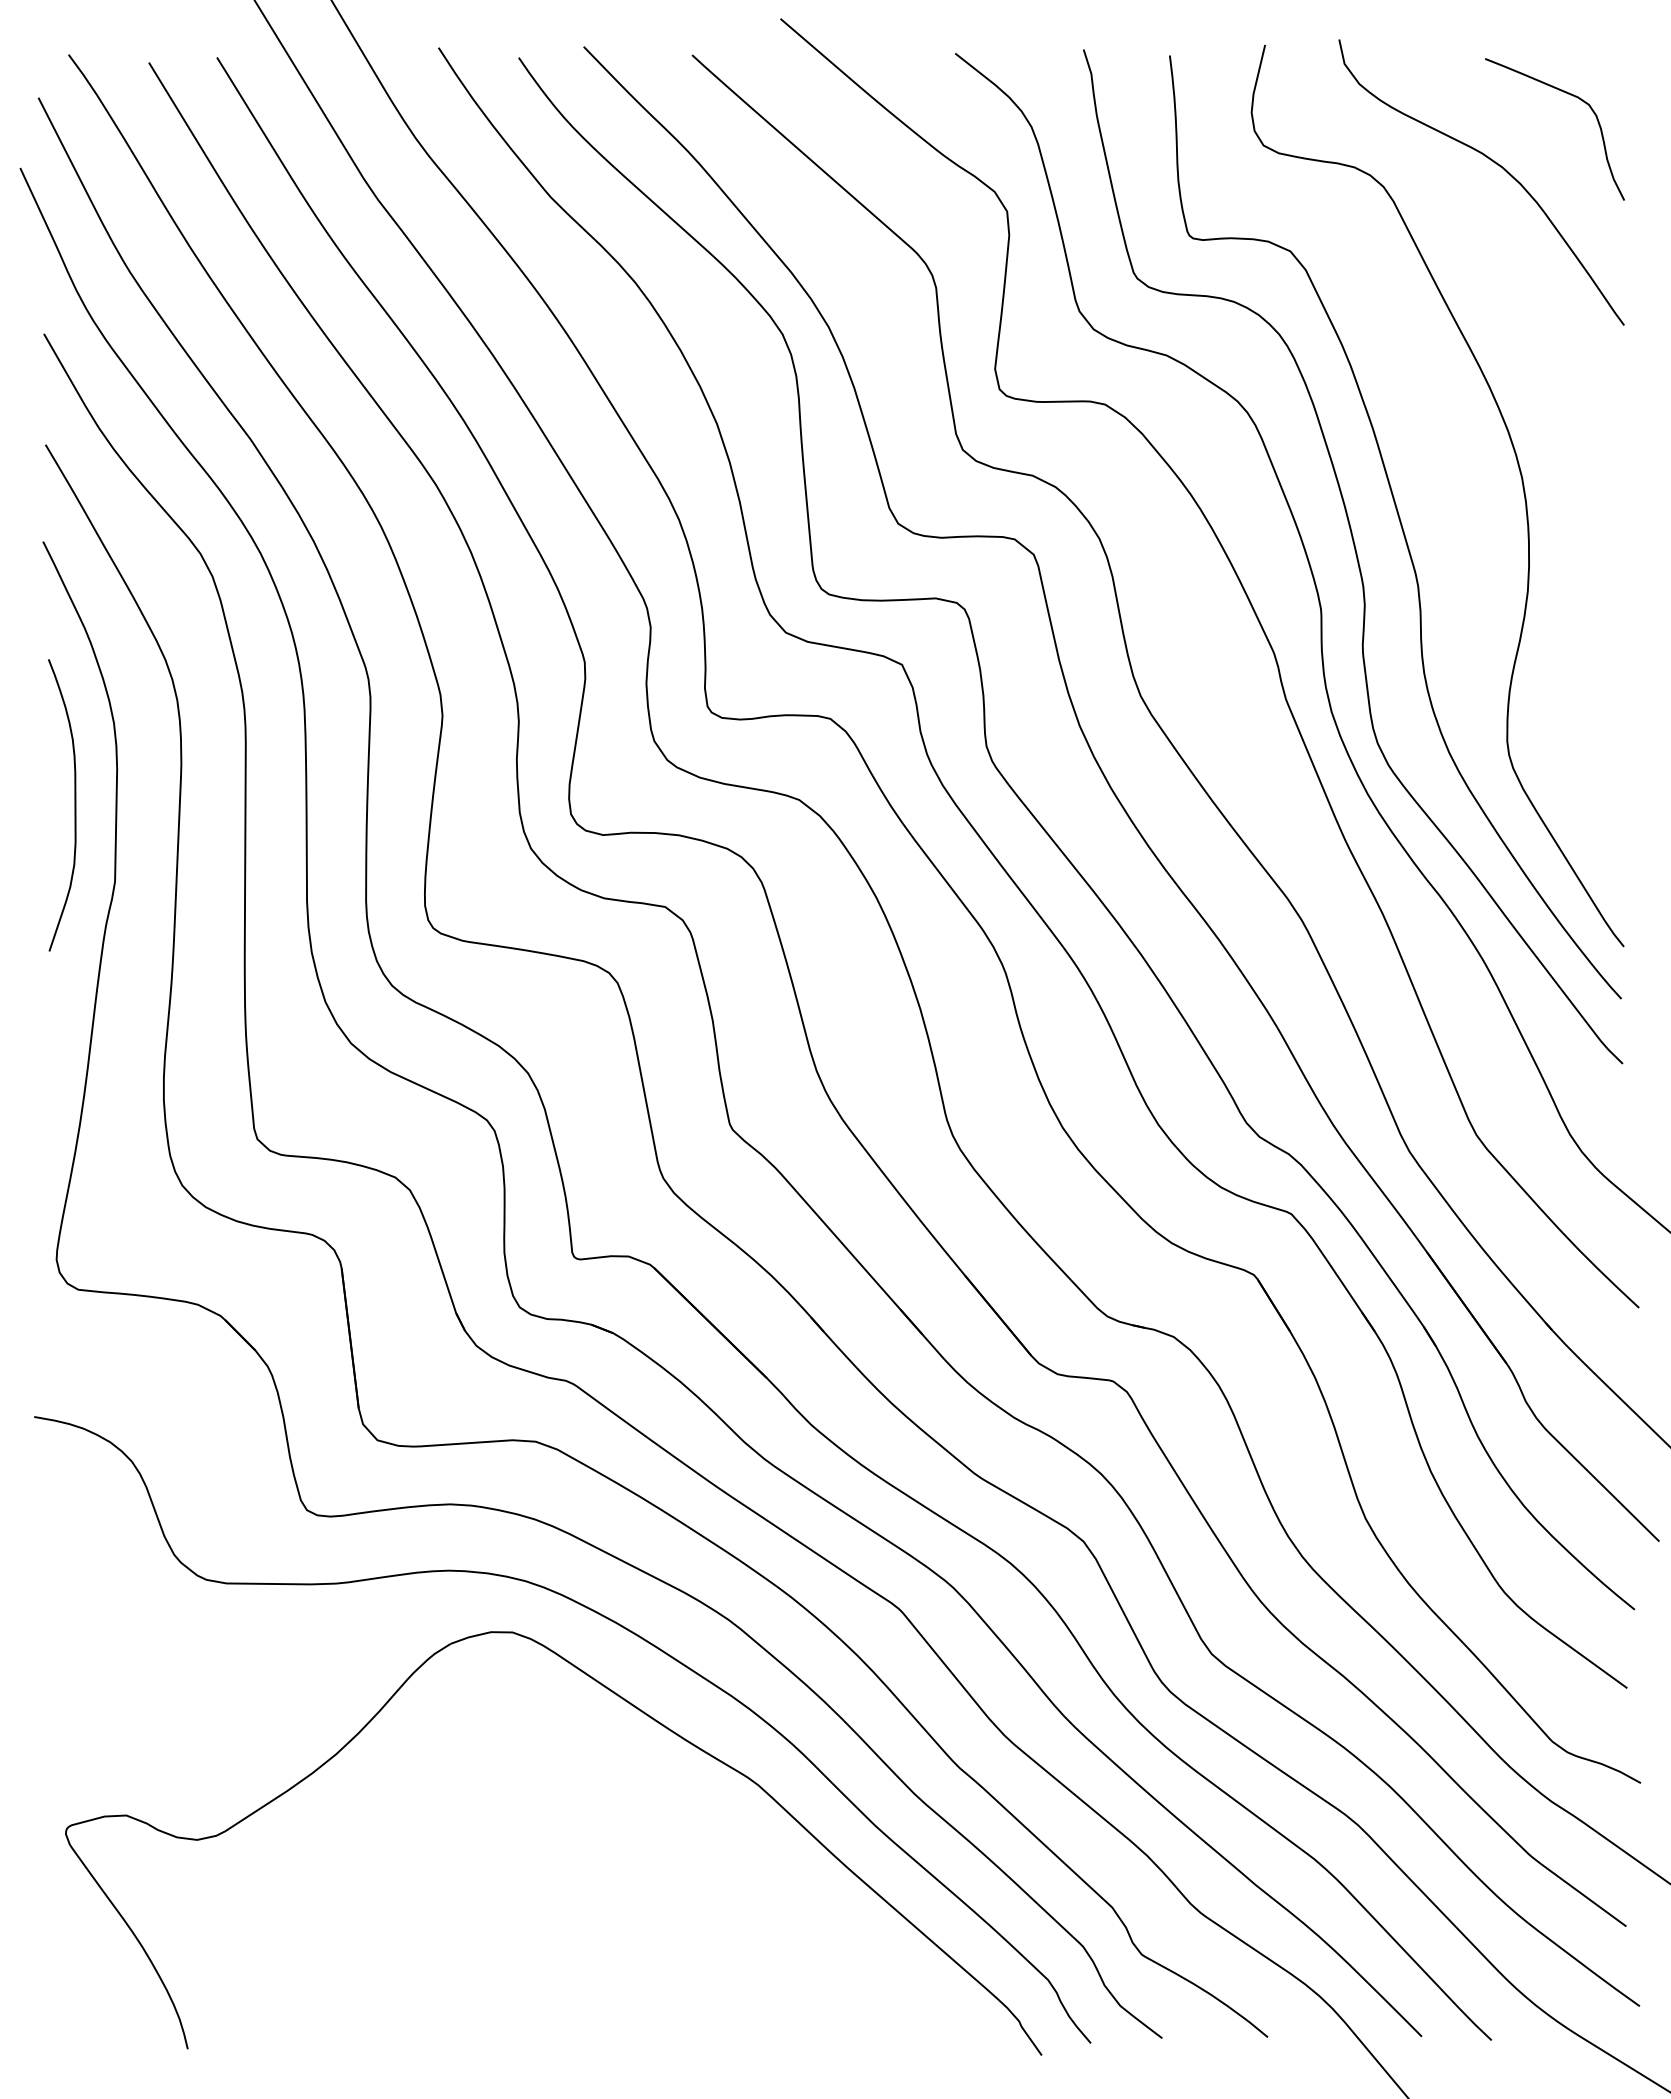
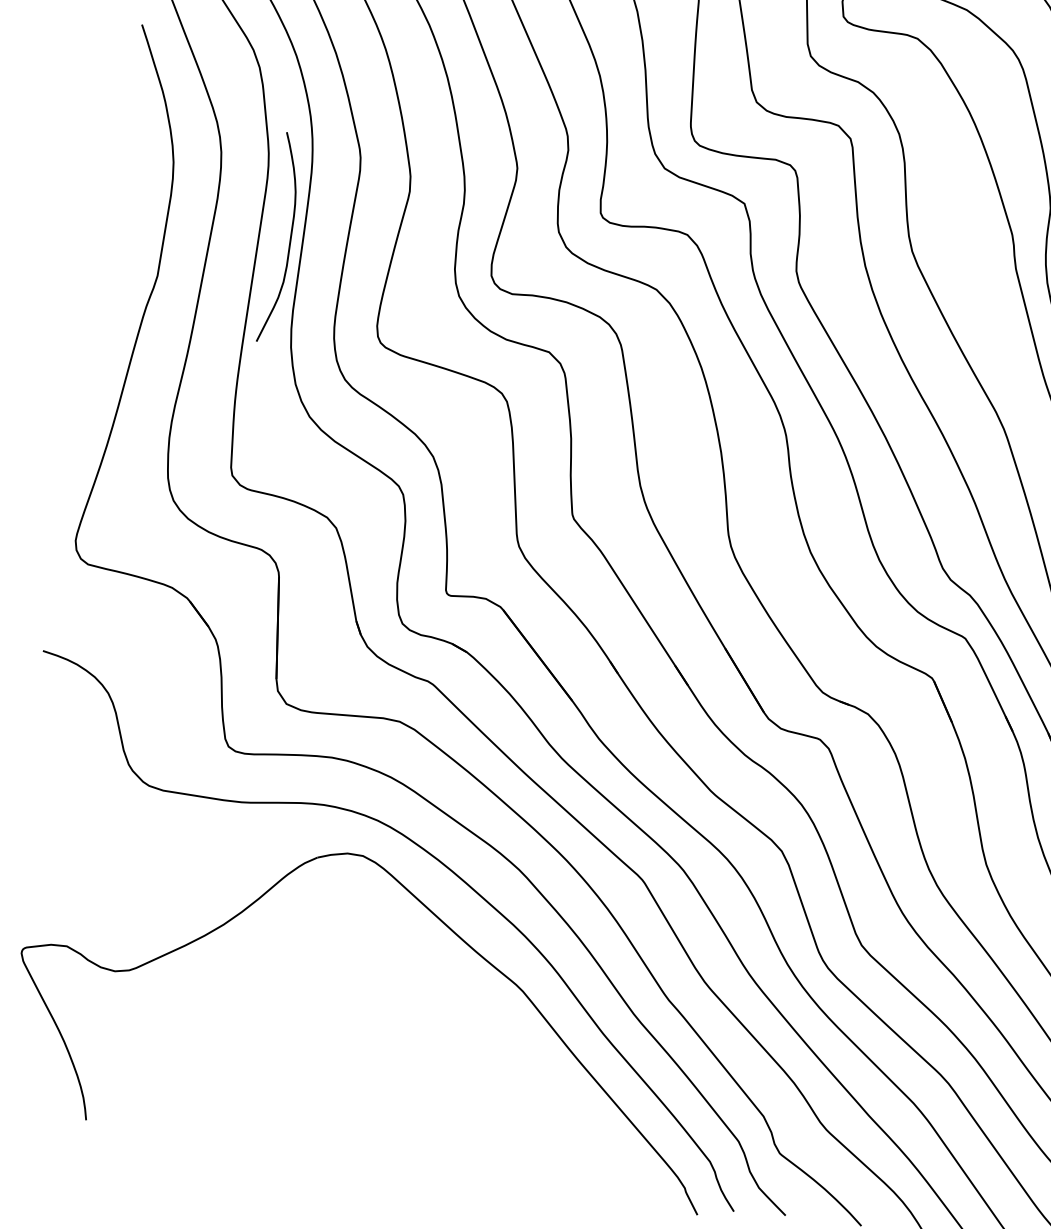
curve: (74, 805) -> (289, 239), moved

